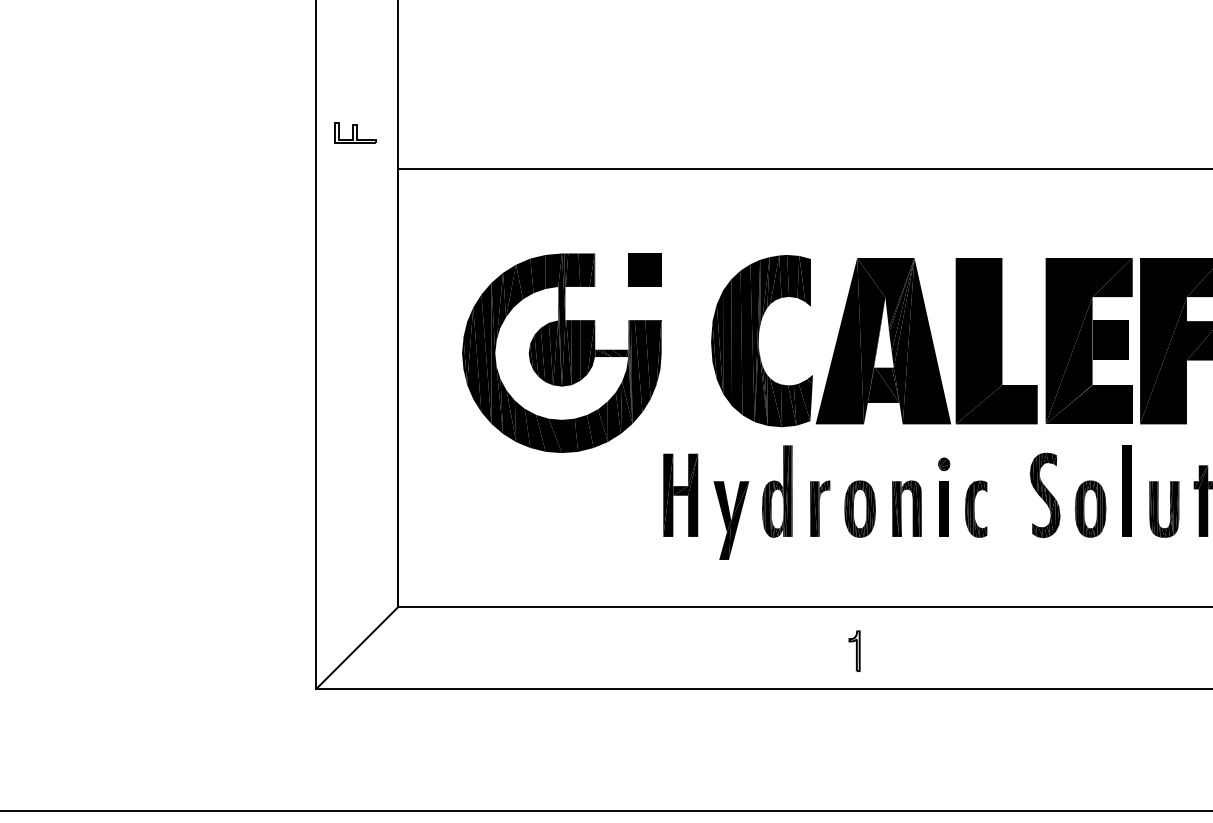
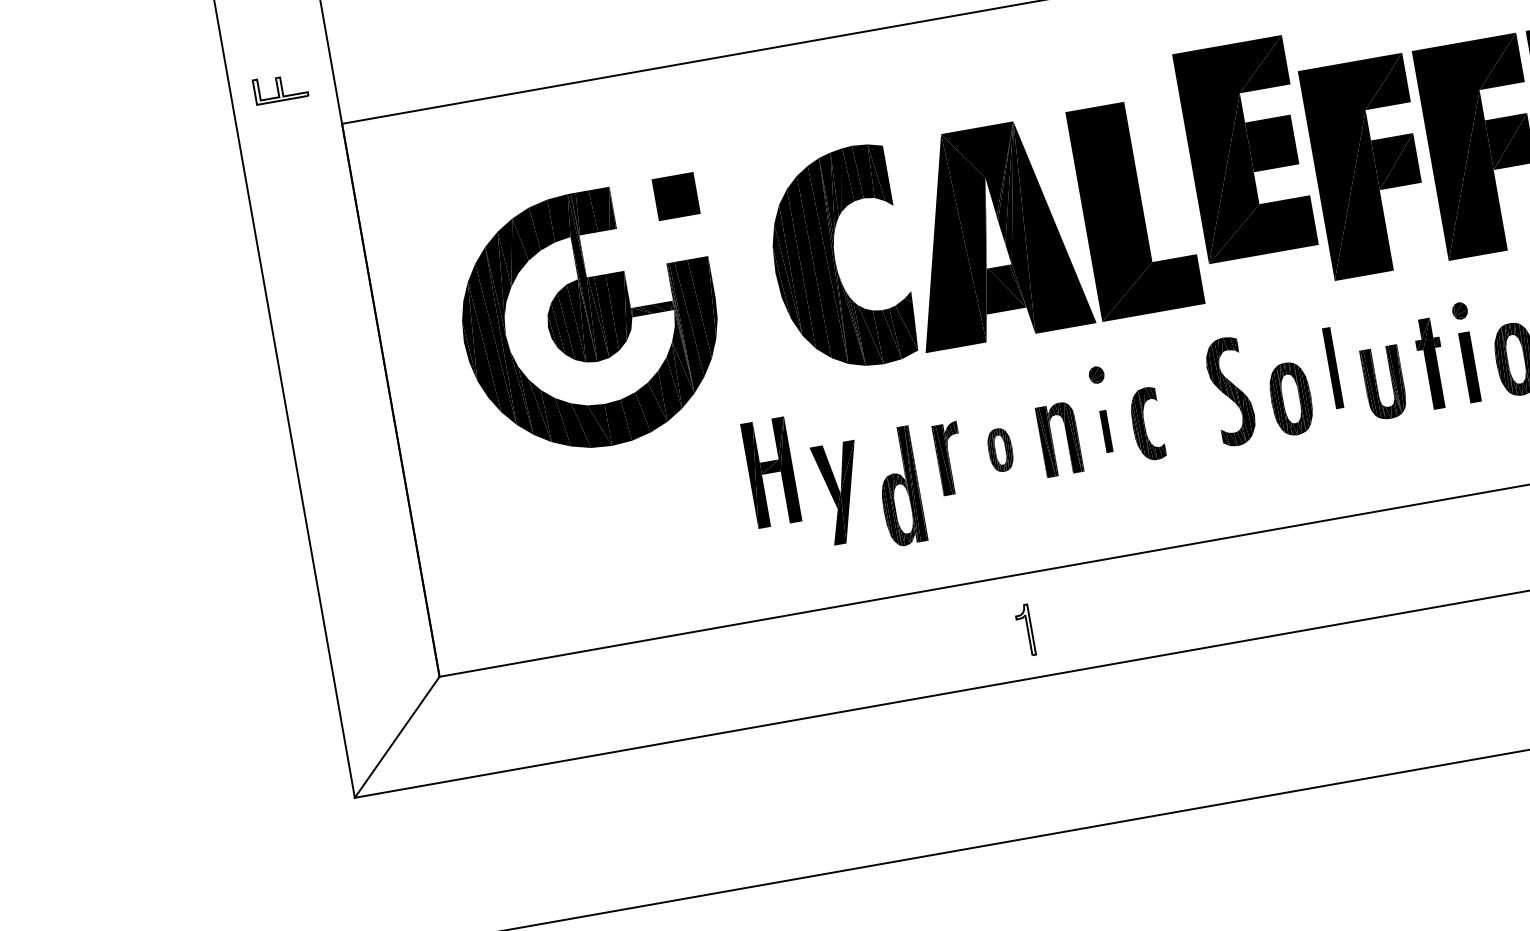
part: (1088, 340) -> (1244, 148), moved
part: (1126, 490) -> (1332, 367), size x0.7
part: (777, 491) -> (899, 486), moved
part: (859, 508) -> (999, 449), size x0.6
part: (943, 508) -> (1105, 430), size x0.6

